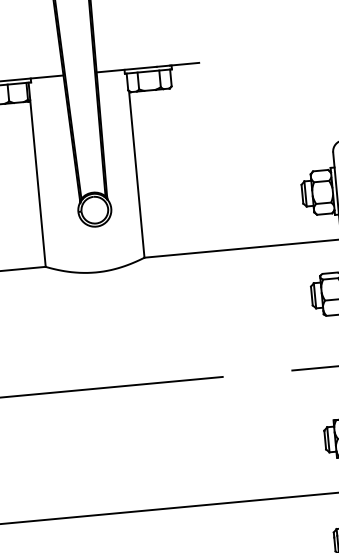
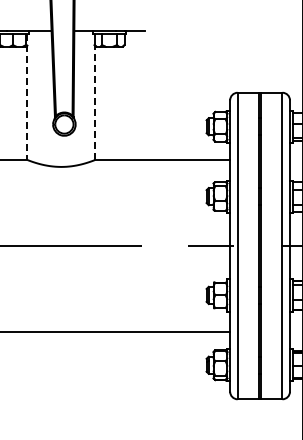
line: (137, 173) -> (95, 102), solid -> dashed
line: (37, 175) -> (27, 97), solid -> dashed

